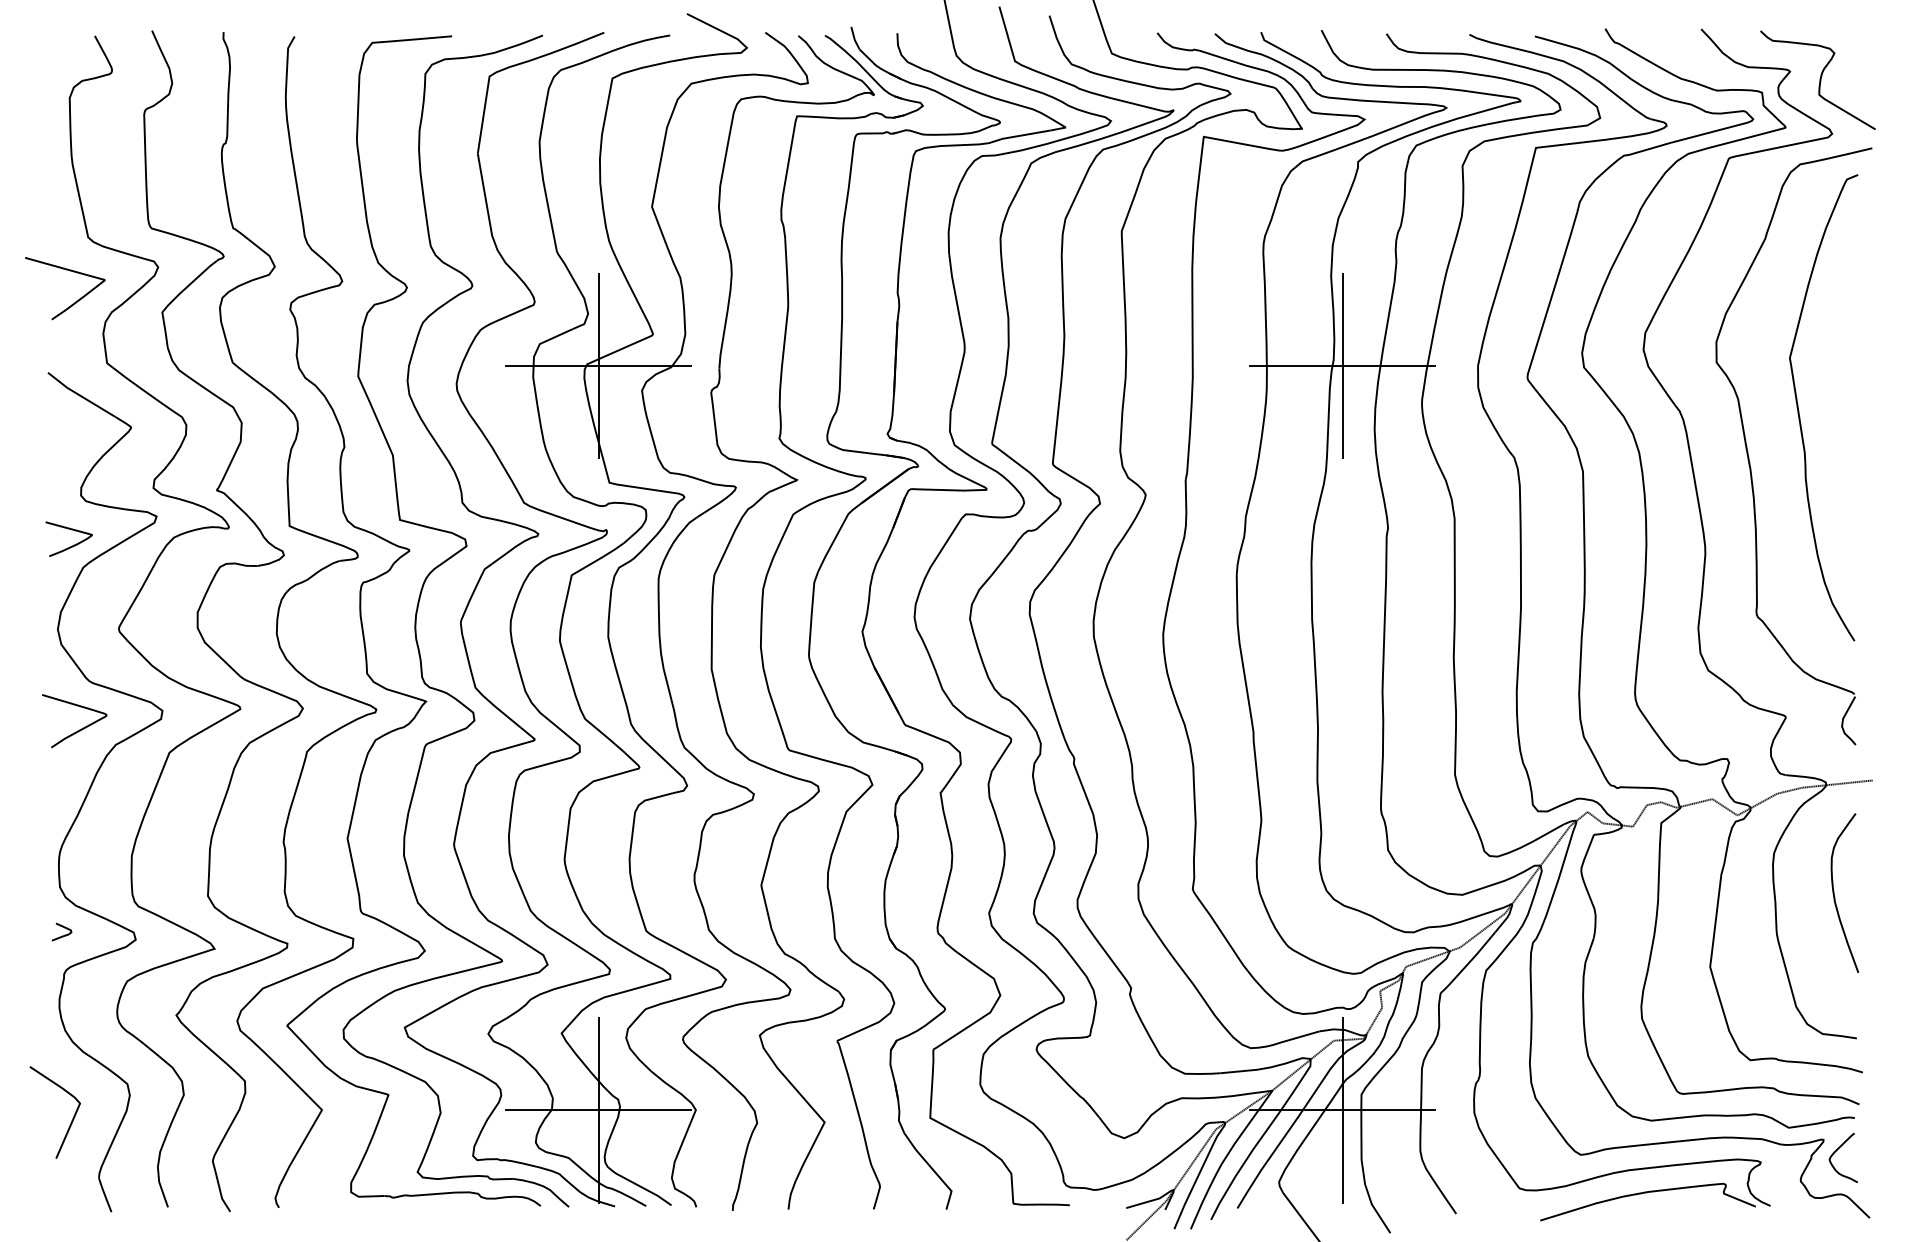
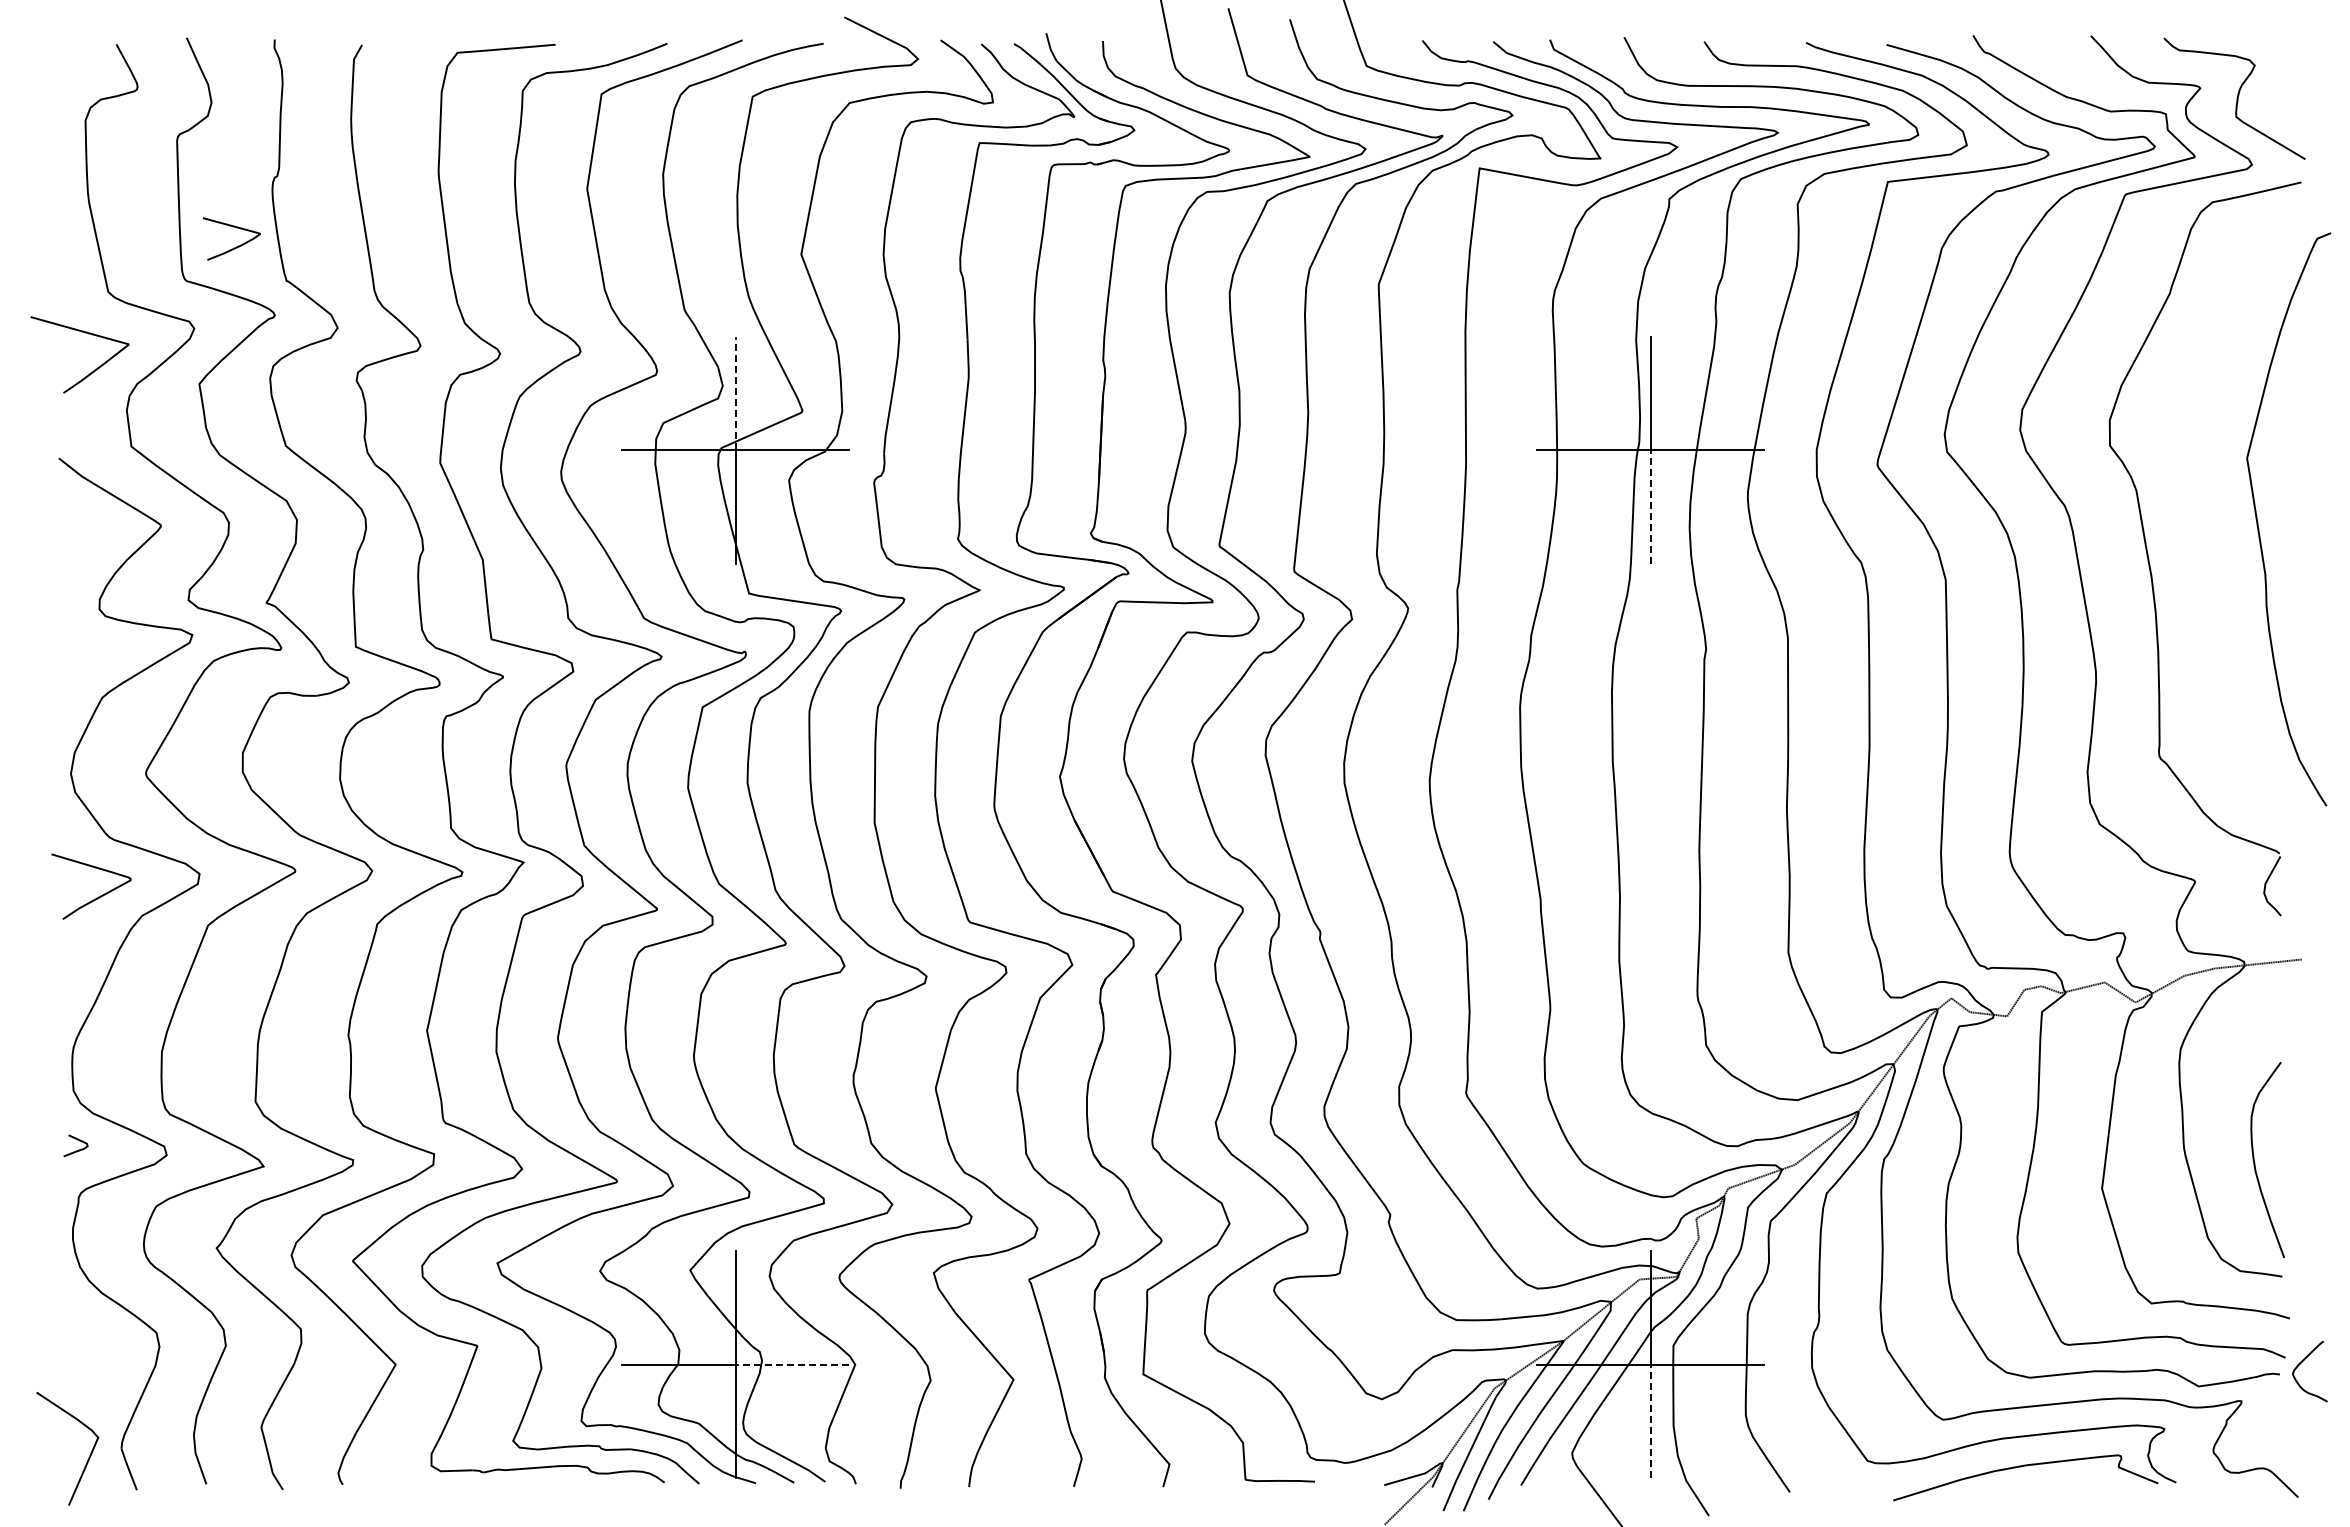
line: (598, 320) -> (735, 393), solid -> dashed
curve: (1799, 410) -> (2258, 522), moved
line: (1342, 411) -> (1650, 506), solid -> dashed
curve: (72, 545) -> (236, 246), moved
curve: (1834, 895) -> (2255, 1162), moved
line: (644, 1110) -> (792, 1365), solid -> dashed
part: (71, 1121) -> (87, 1459), moved
curve: (1836, 1151) -> (2301, 1363), moved
line: (1342, 1156) -> (1650, 1421), solid -> dashed

